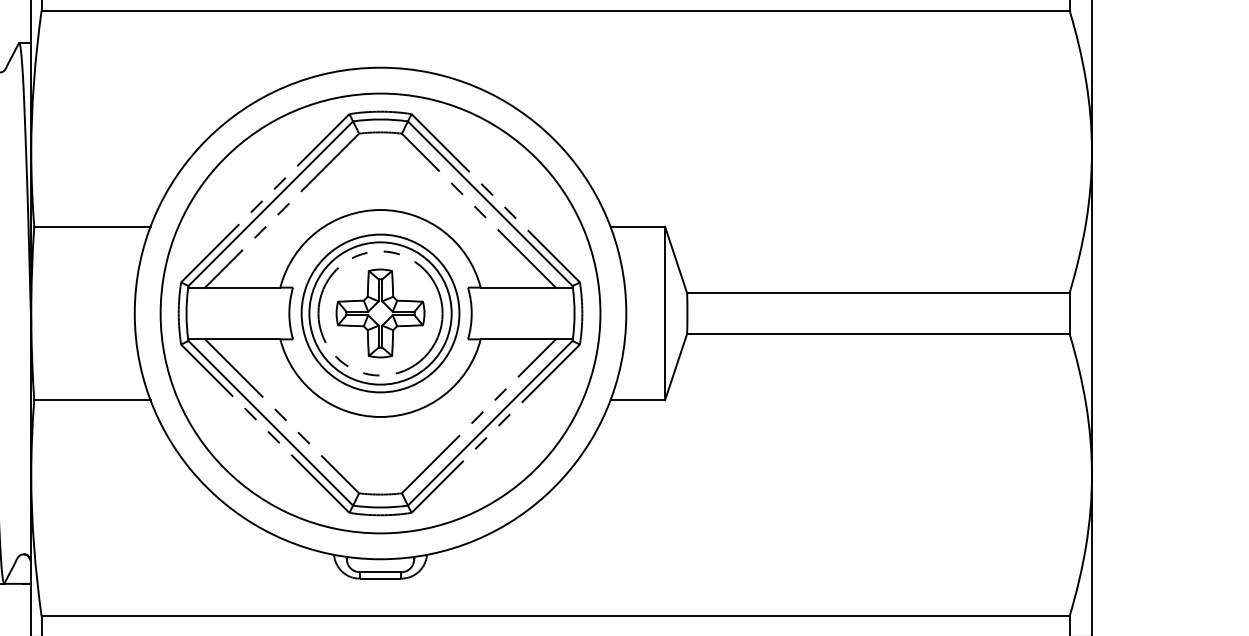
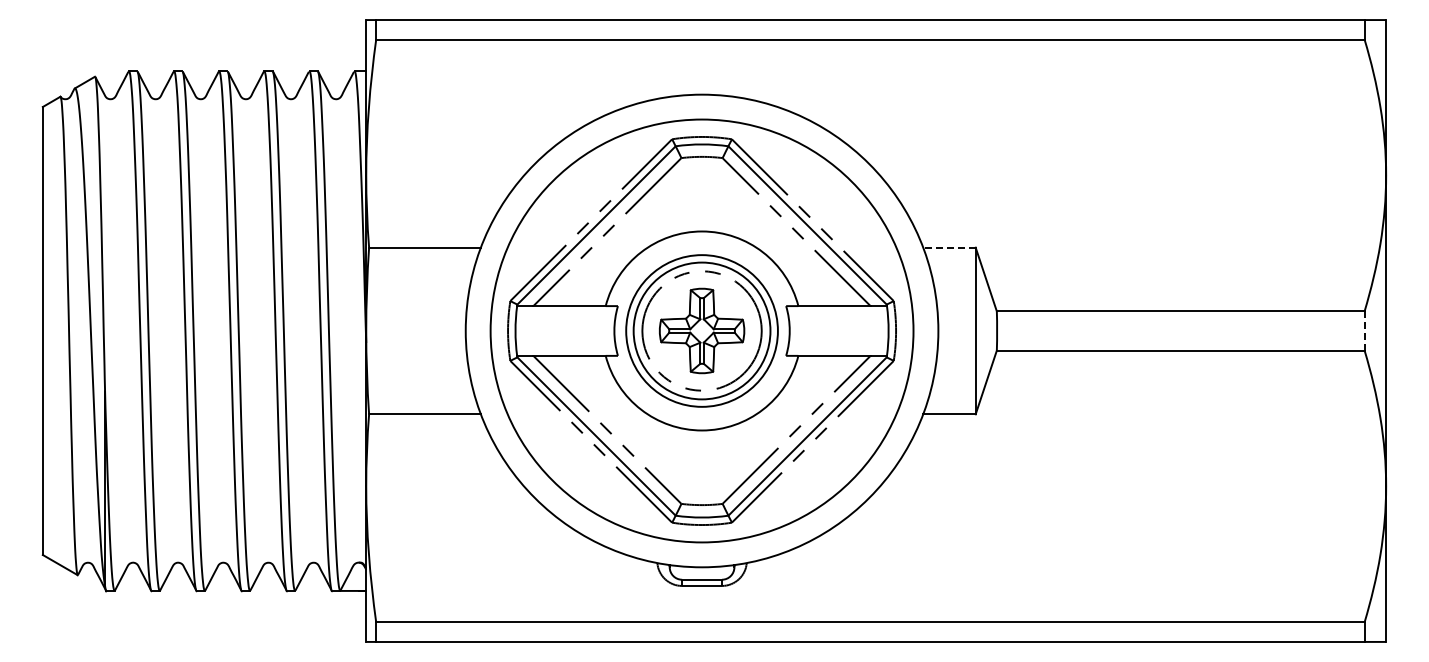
line: (636, 226) -> (948, 247), solid -> dashed
line: (1069, 312) -> (1364, 330), solid -> dashed

